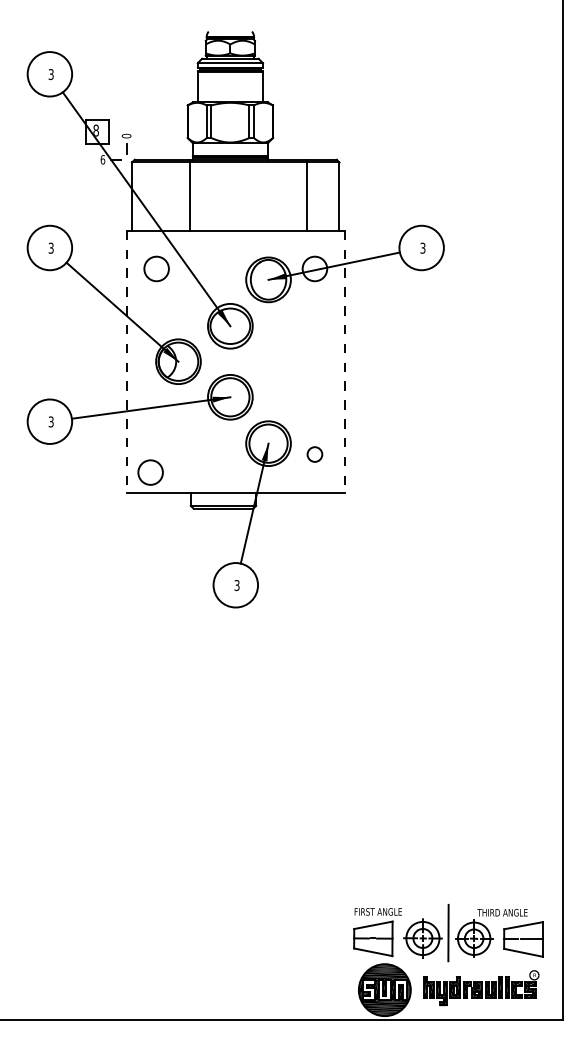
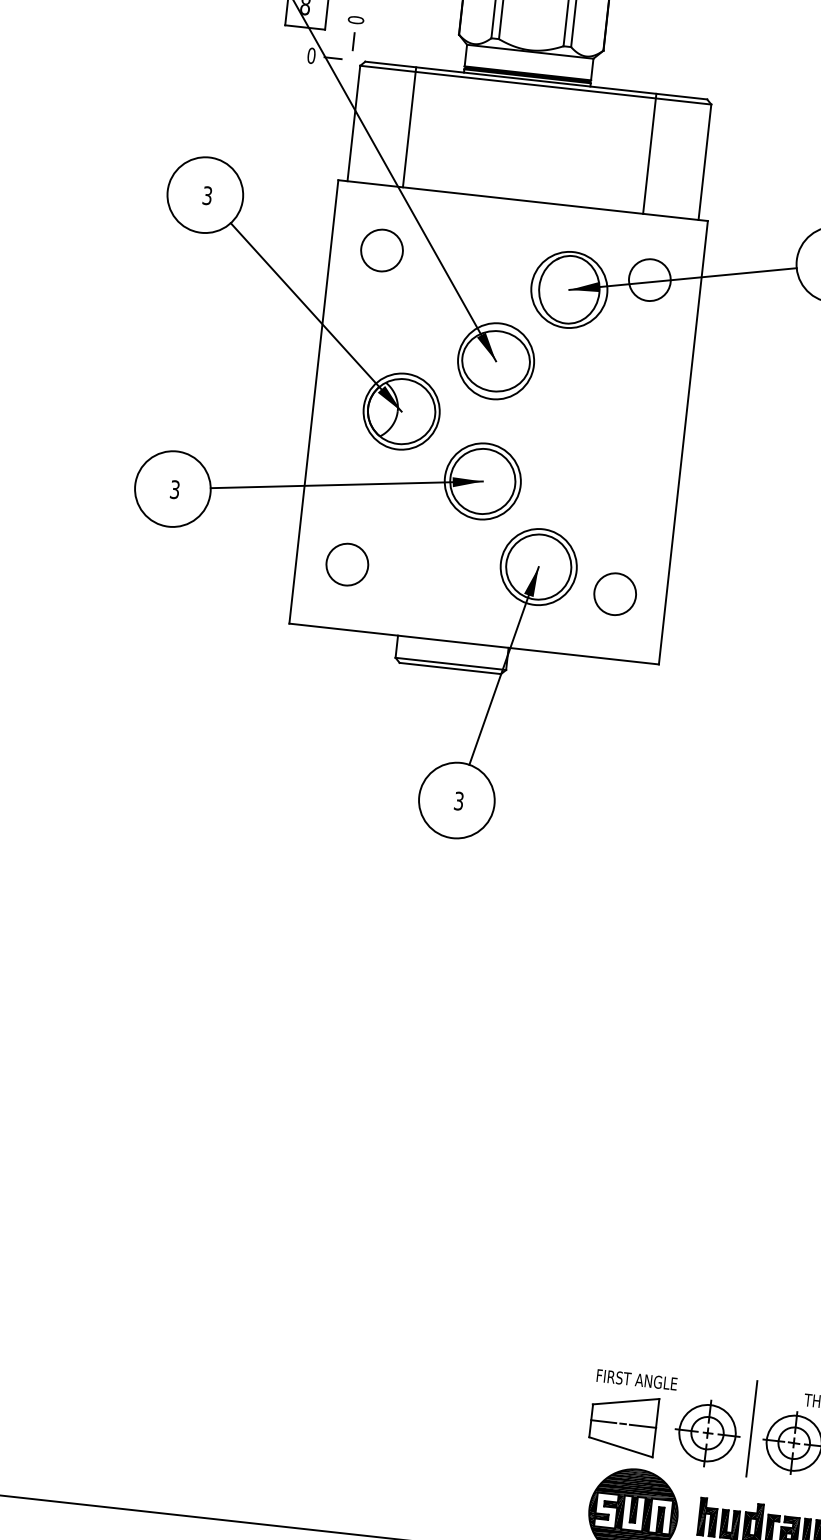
text: (103, 159) -> (312, 55), 6 -> 0
line: (189, 194) -> (409, 126), moved
line: (126, 362) -> (313, 403), dashed -> solid
line: (344, 362) -> (682, 443), dashed -> solid
circle: (314, 454) -> (614, 593), size x1.67
circle: (150, 472) -> (347, 564), moved

